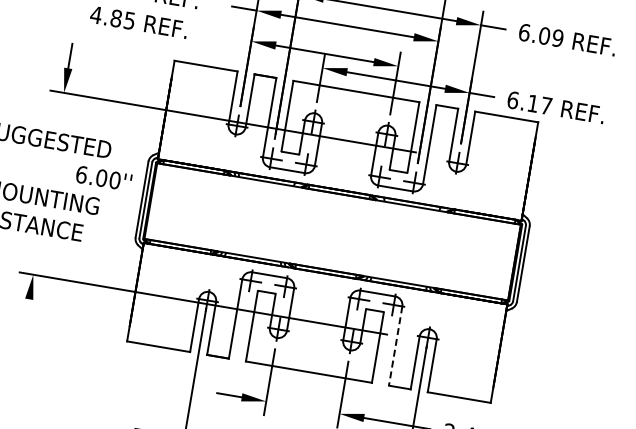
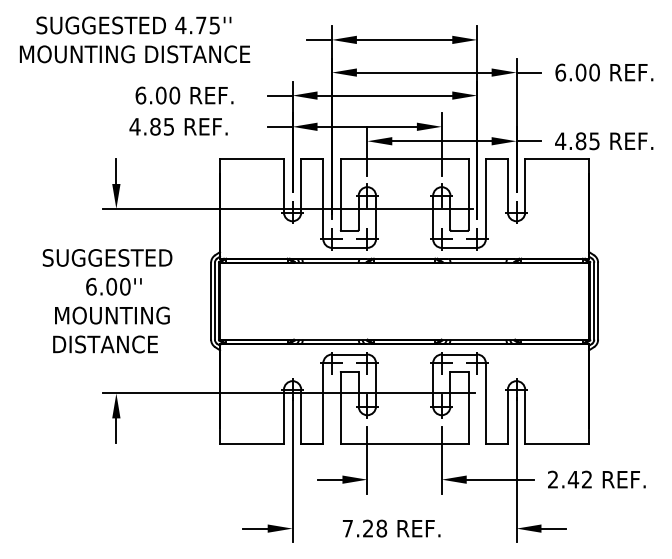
line: (238, 38) -> (279, 126), added
text: (557, 38) -> (594, 72), 6.09 -> 6.00
text: (529, 103) -> (577, 141), 6.17 -> 4.85
text: (103, 178) -> (113, 286), moved
line: (27, 311) -> (116, 430), added
line: (395, 346) -> (485, 403), dashed -> solid

